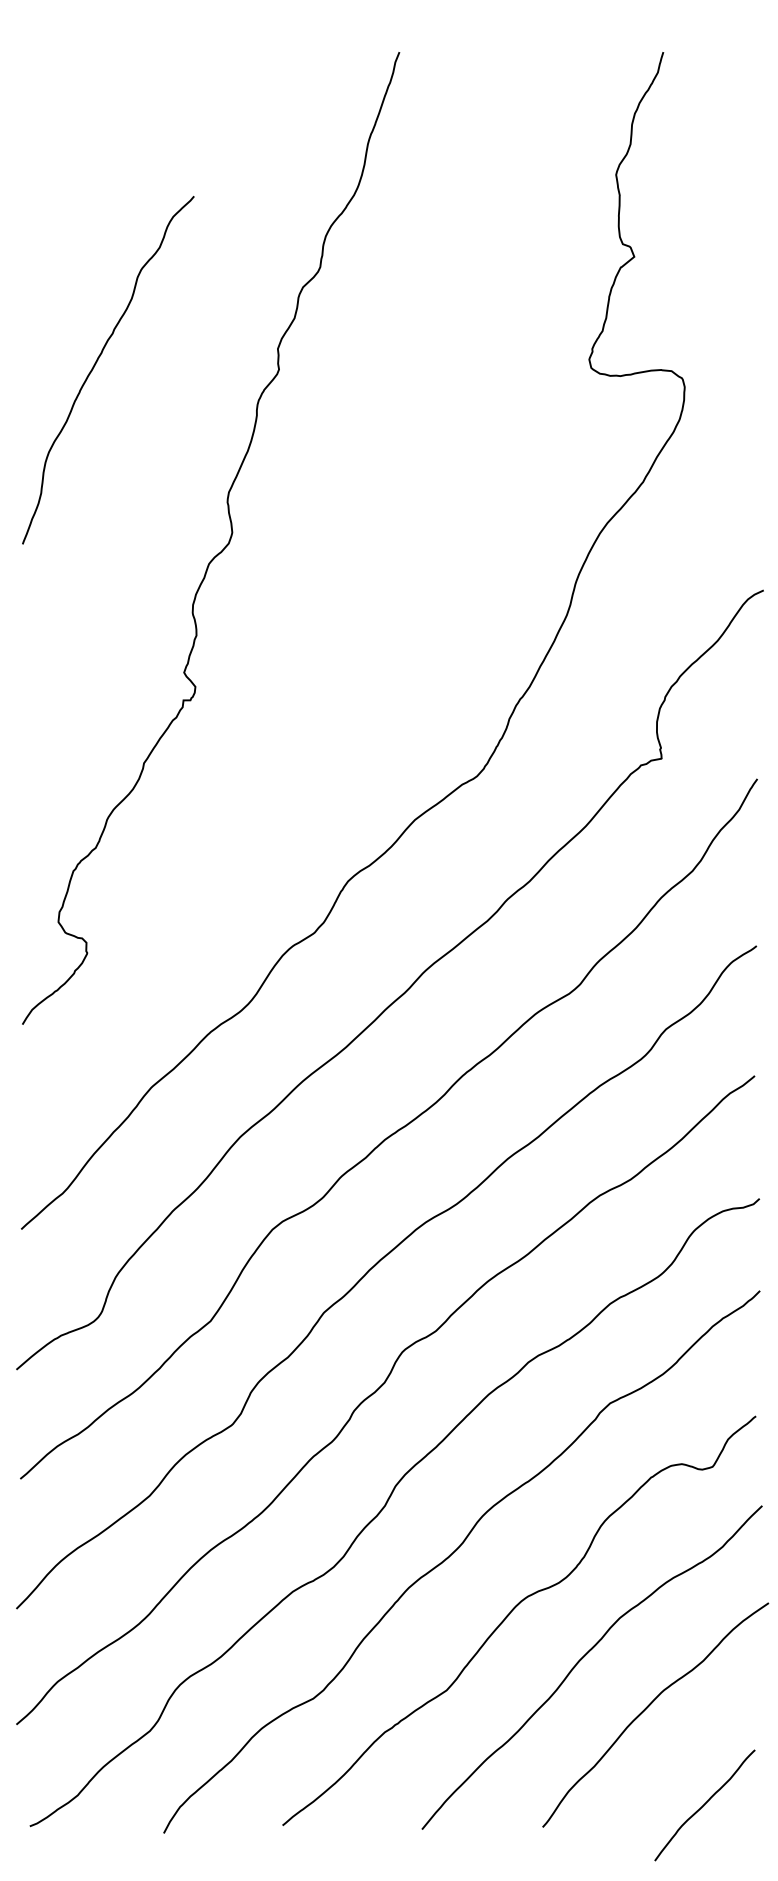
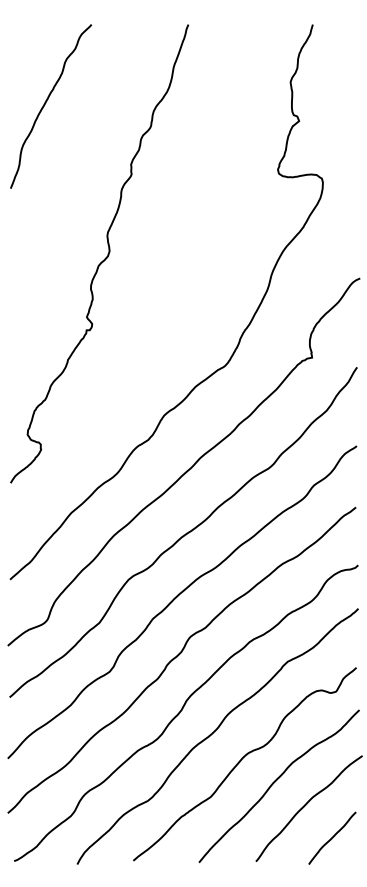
curve: (98, 363) -> (46, 103), moved
curve: (704, 1803) -> (332, 837), moved

